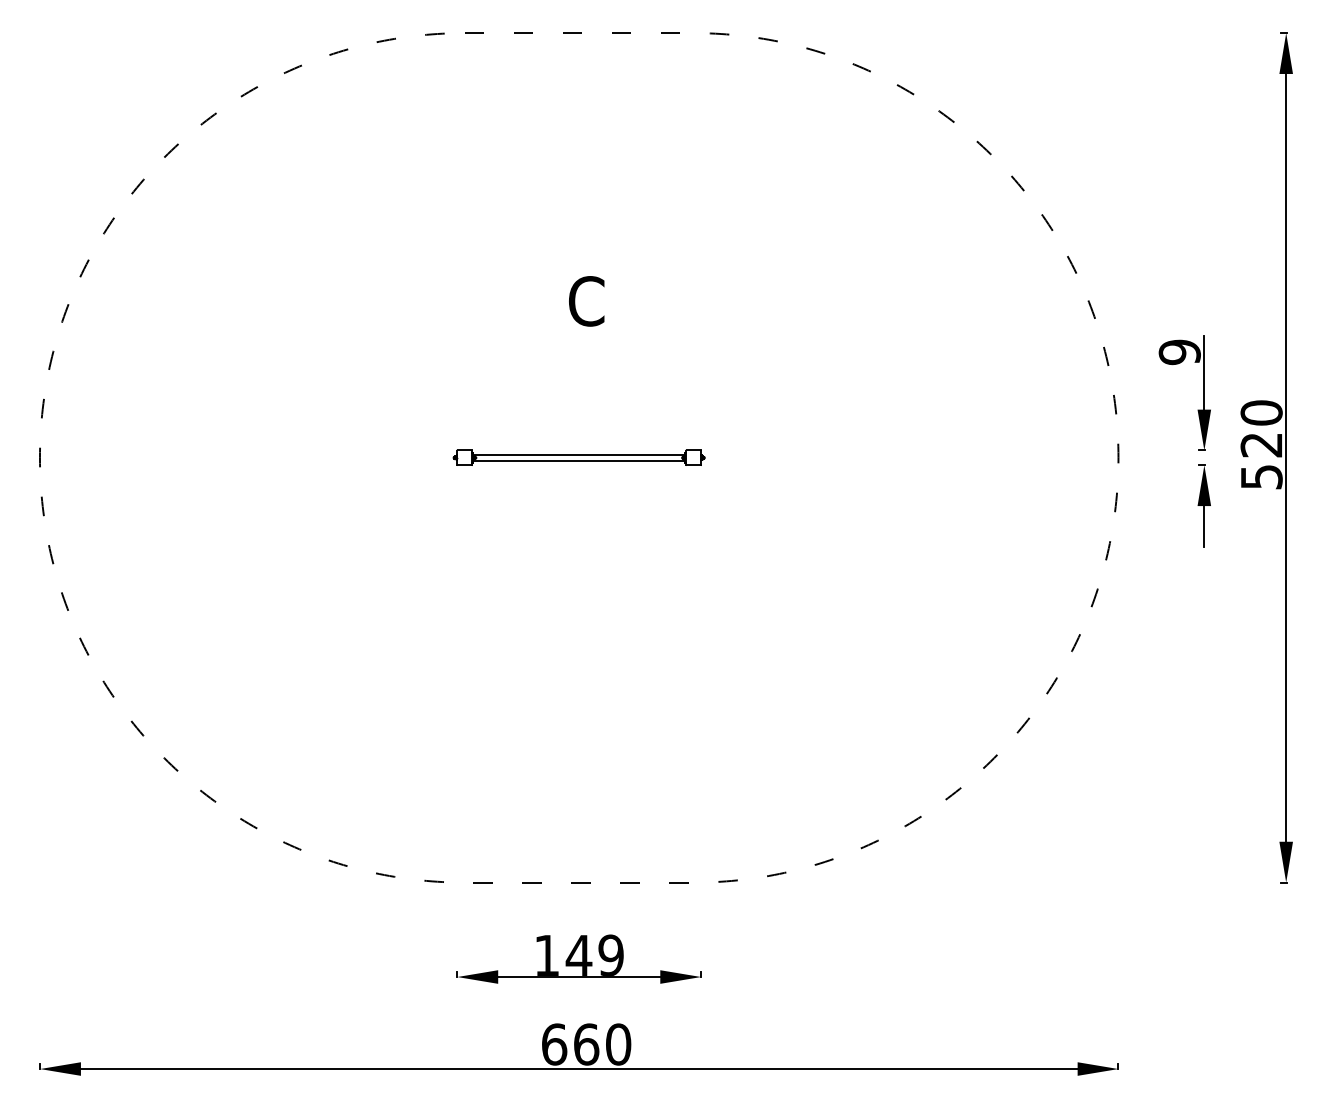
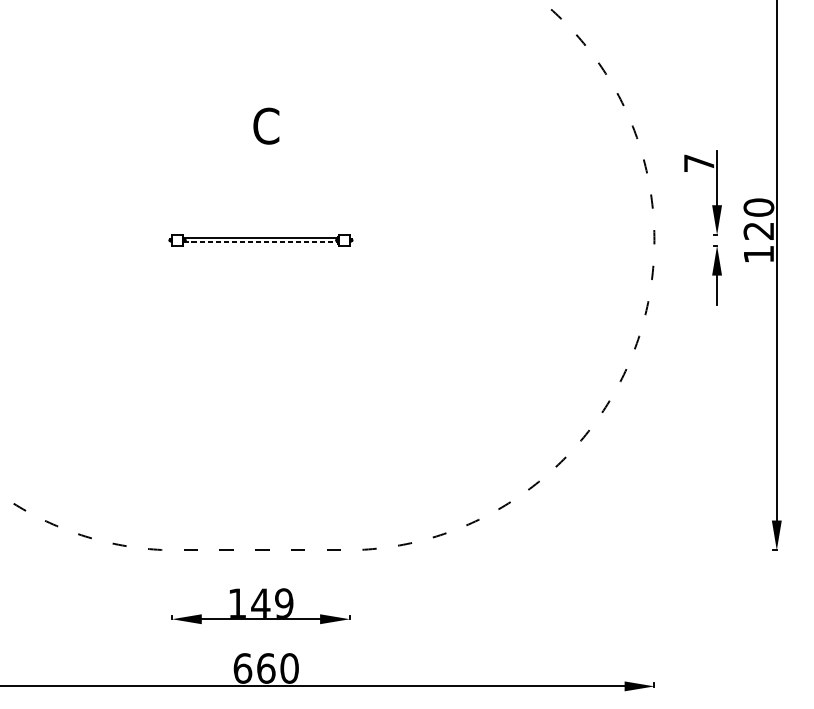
text: (1179, 352) -> (698, 163), 9 -> 7
line: (579, 460) -> (261, 242), solid -> dashed
text: (1261, 477) -> (758, 254), 520 -> 120

